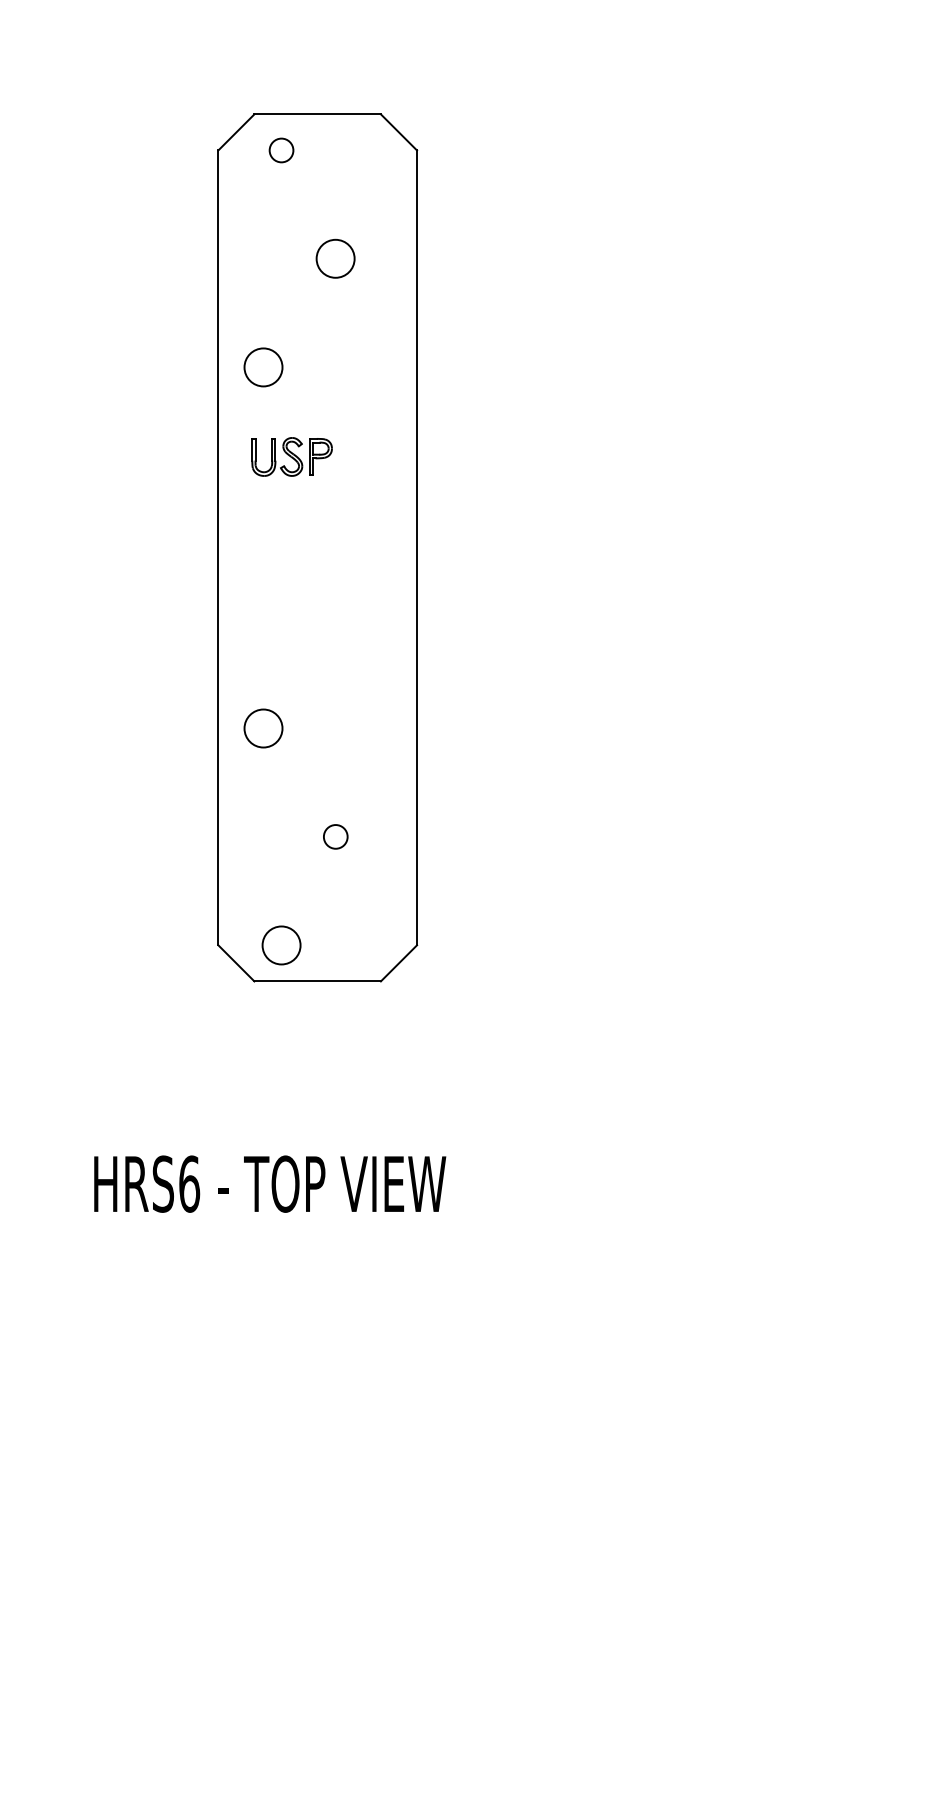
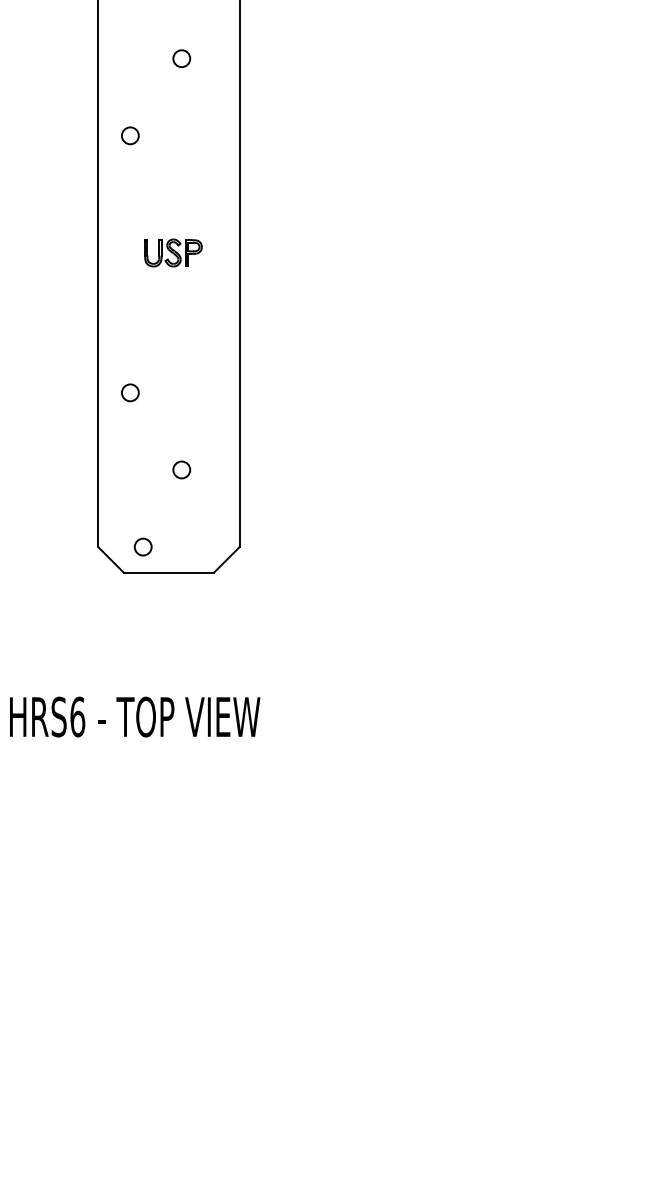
circle: (335, 258) -> (181, 58), size x0.62
circle: (263, 366) -> (130, 135), size x0.62
part: (291, 456) -> (173, 252), moved
circle: (263, 728) -> (130, 392), size x0.62
circle: (281, 944) -> (143, 546), size x0.62

